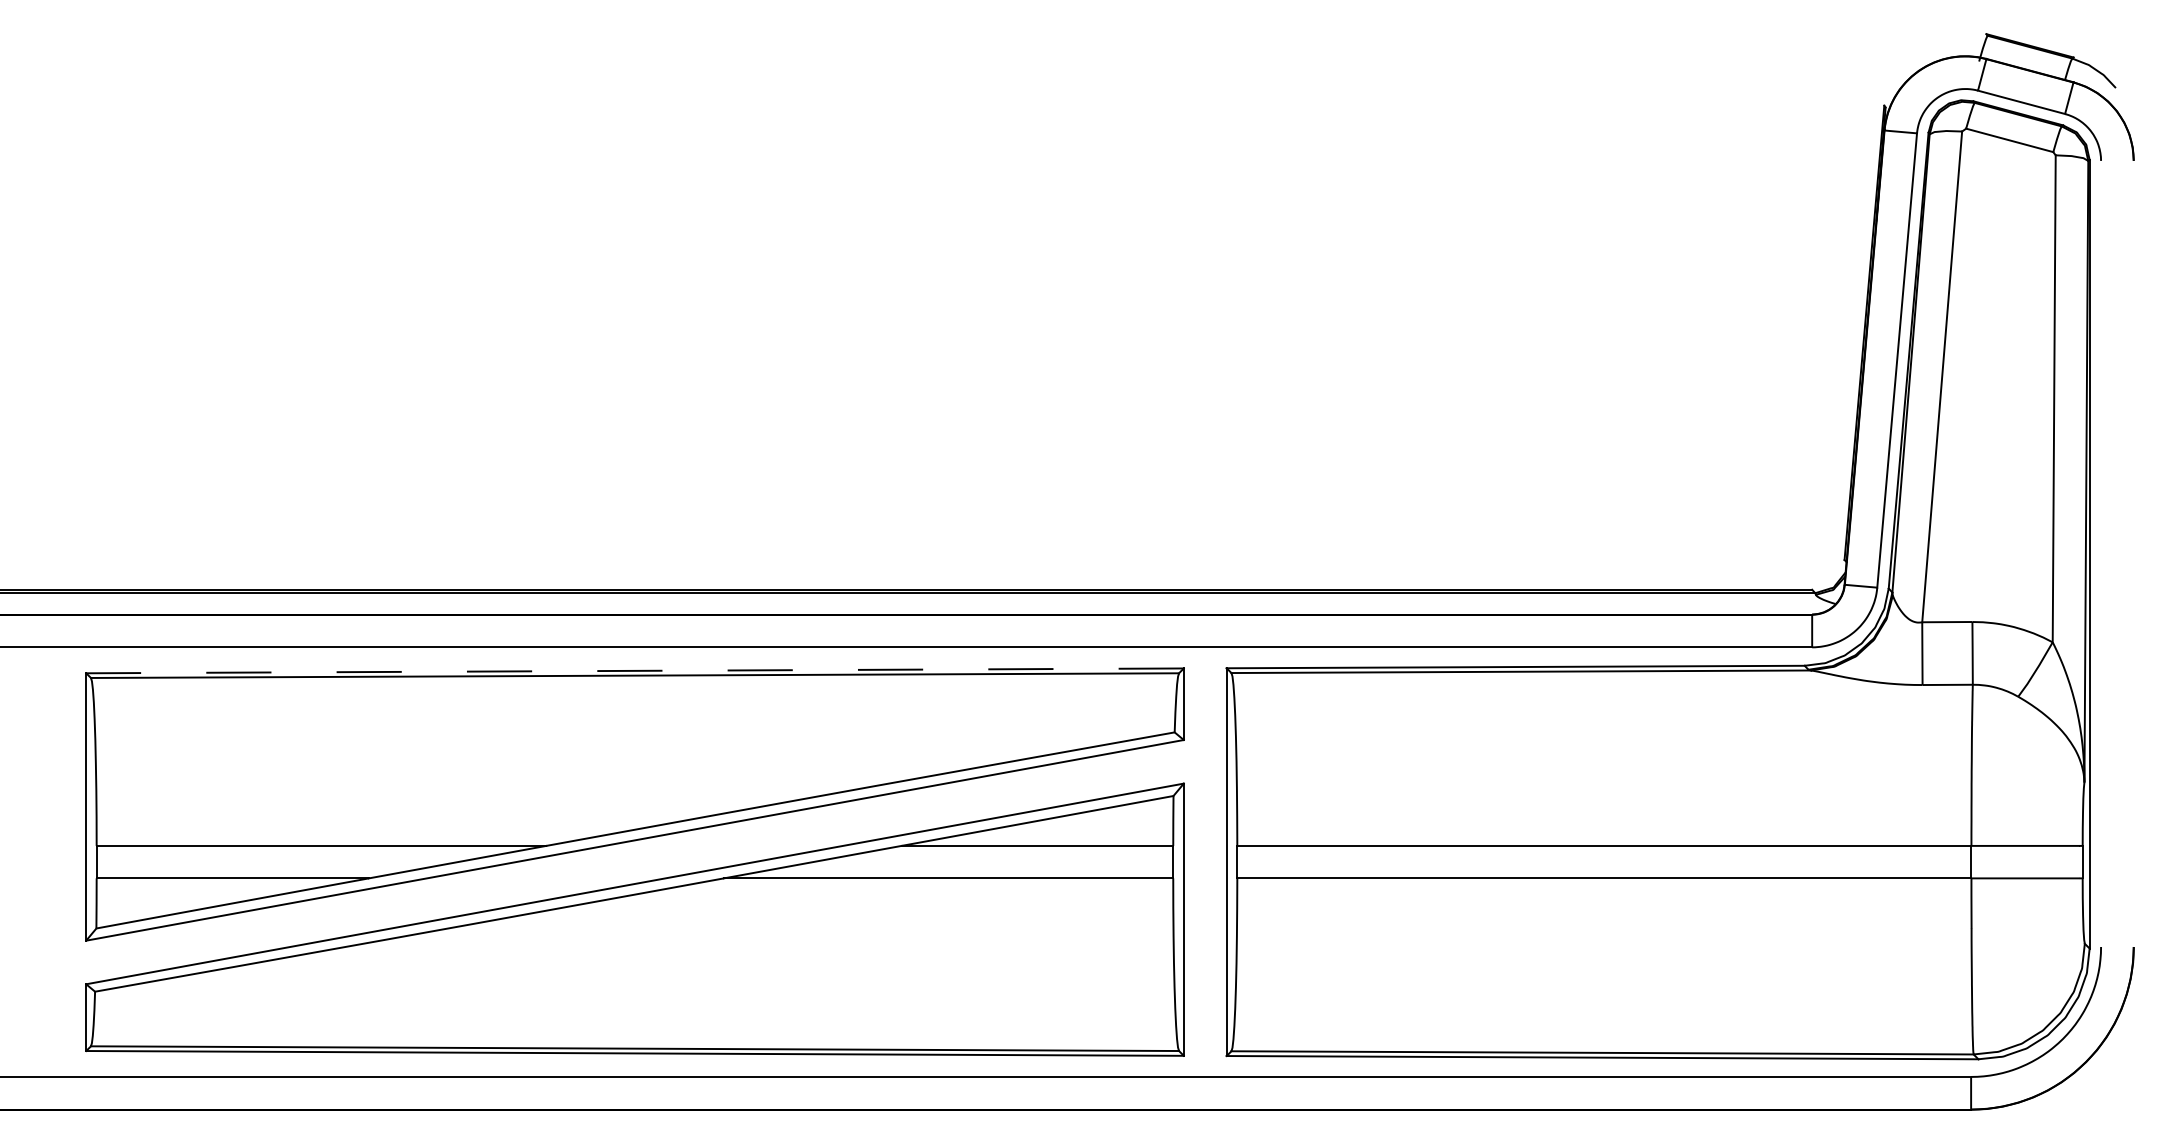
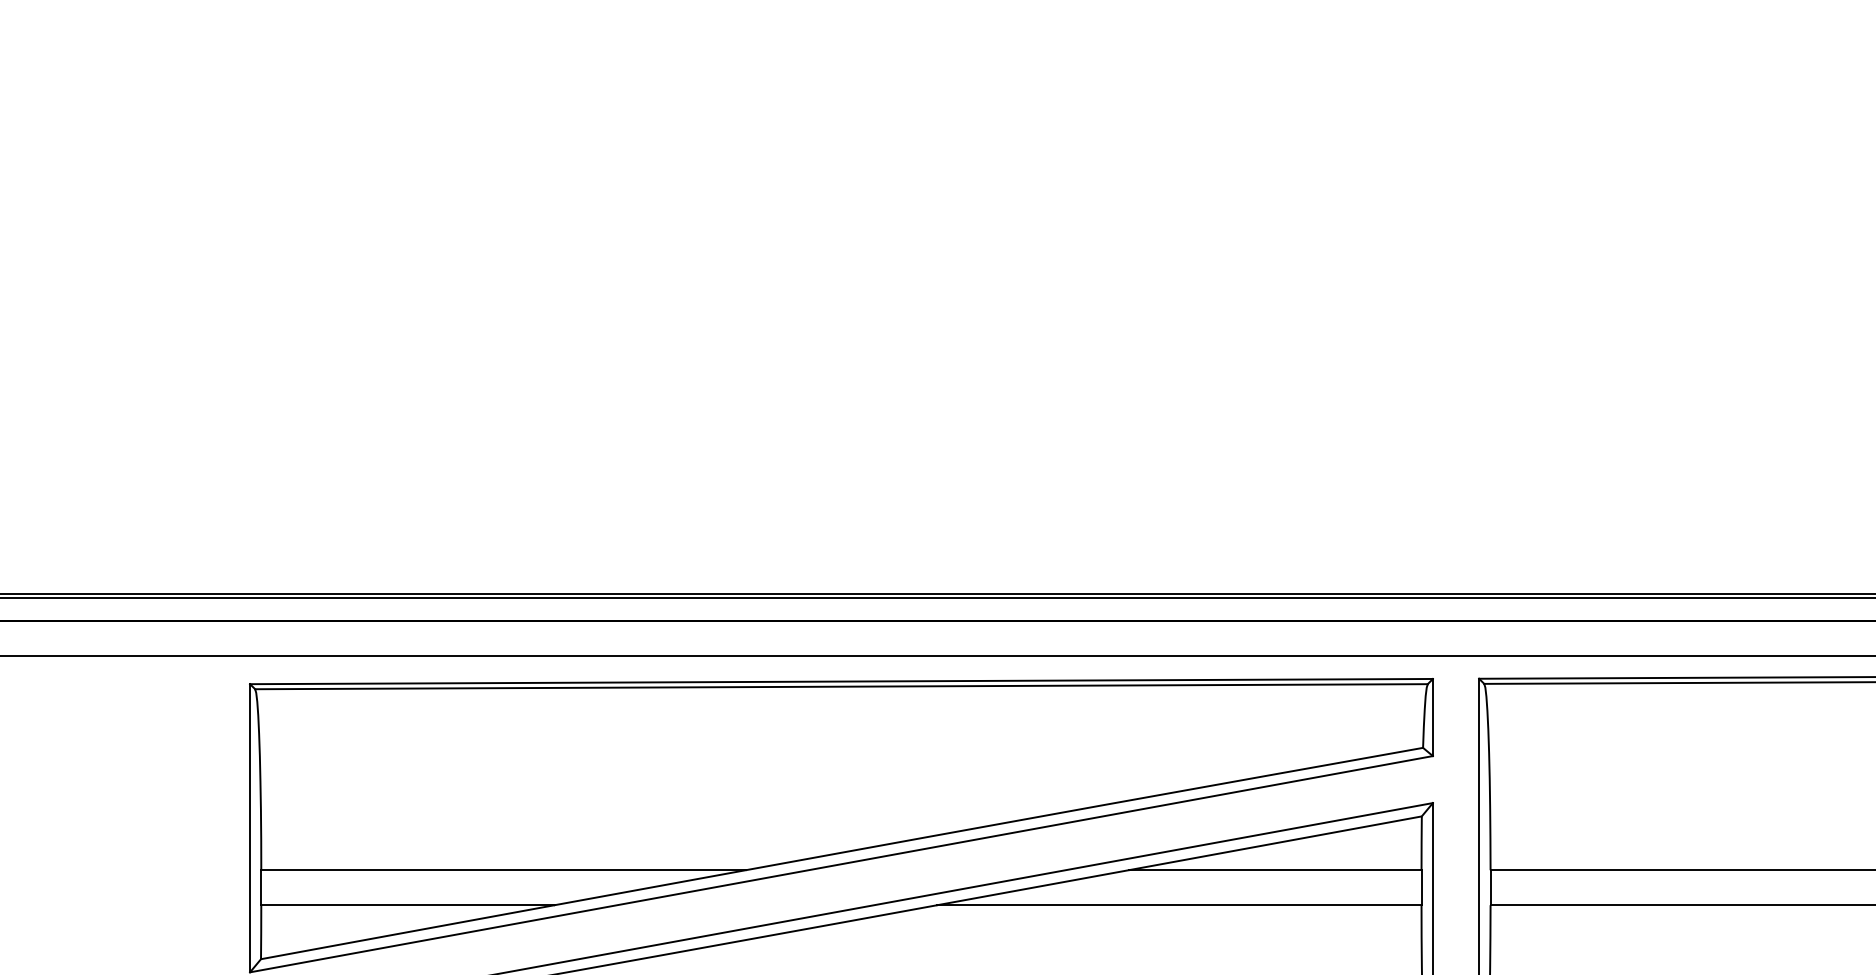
line: (635, 670) -> (841, 681), dashed -> solid

